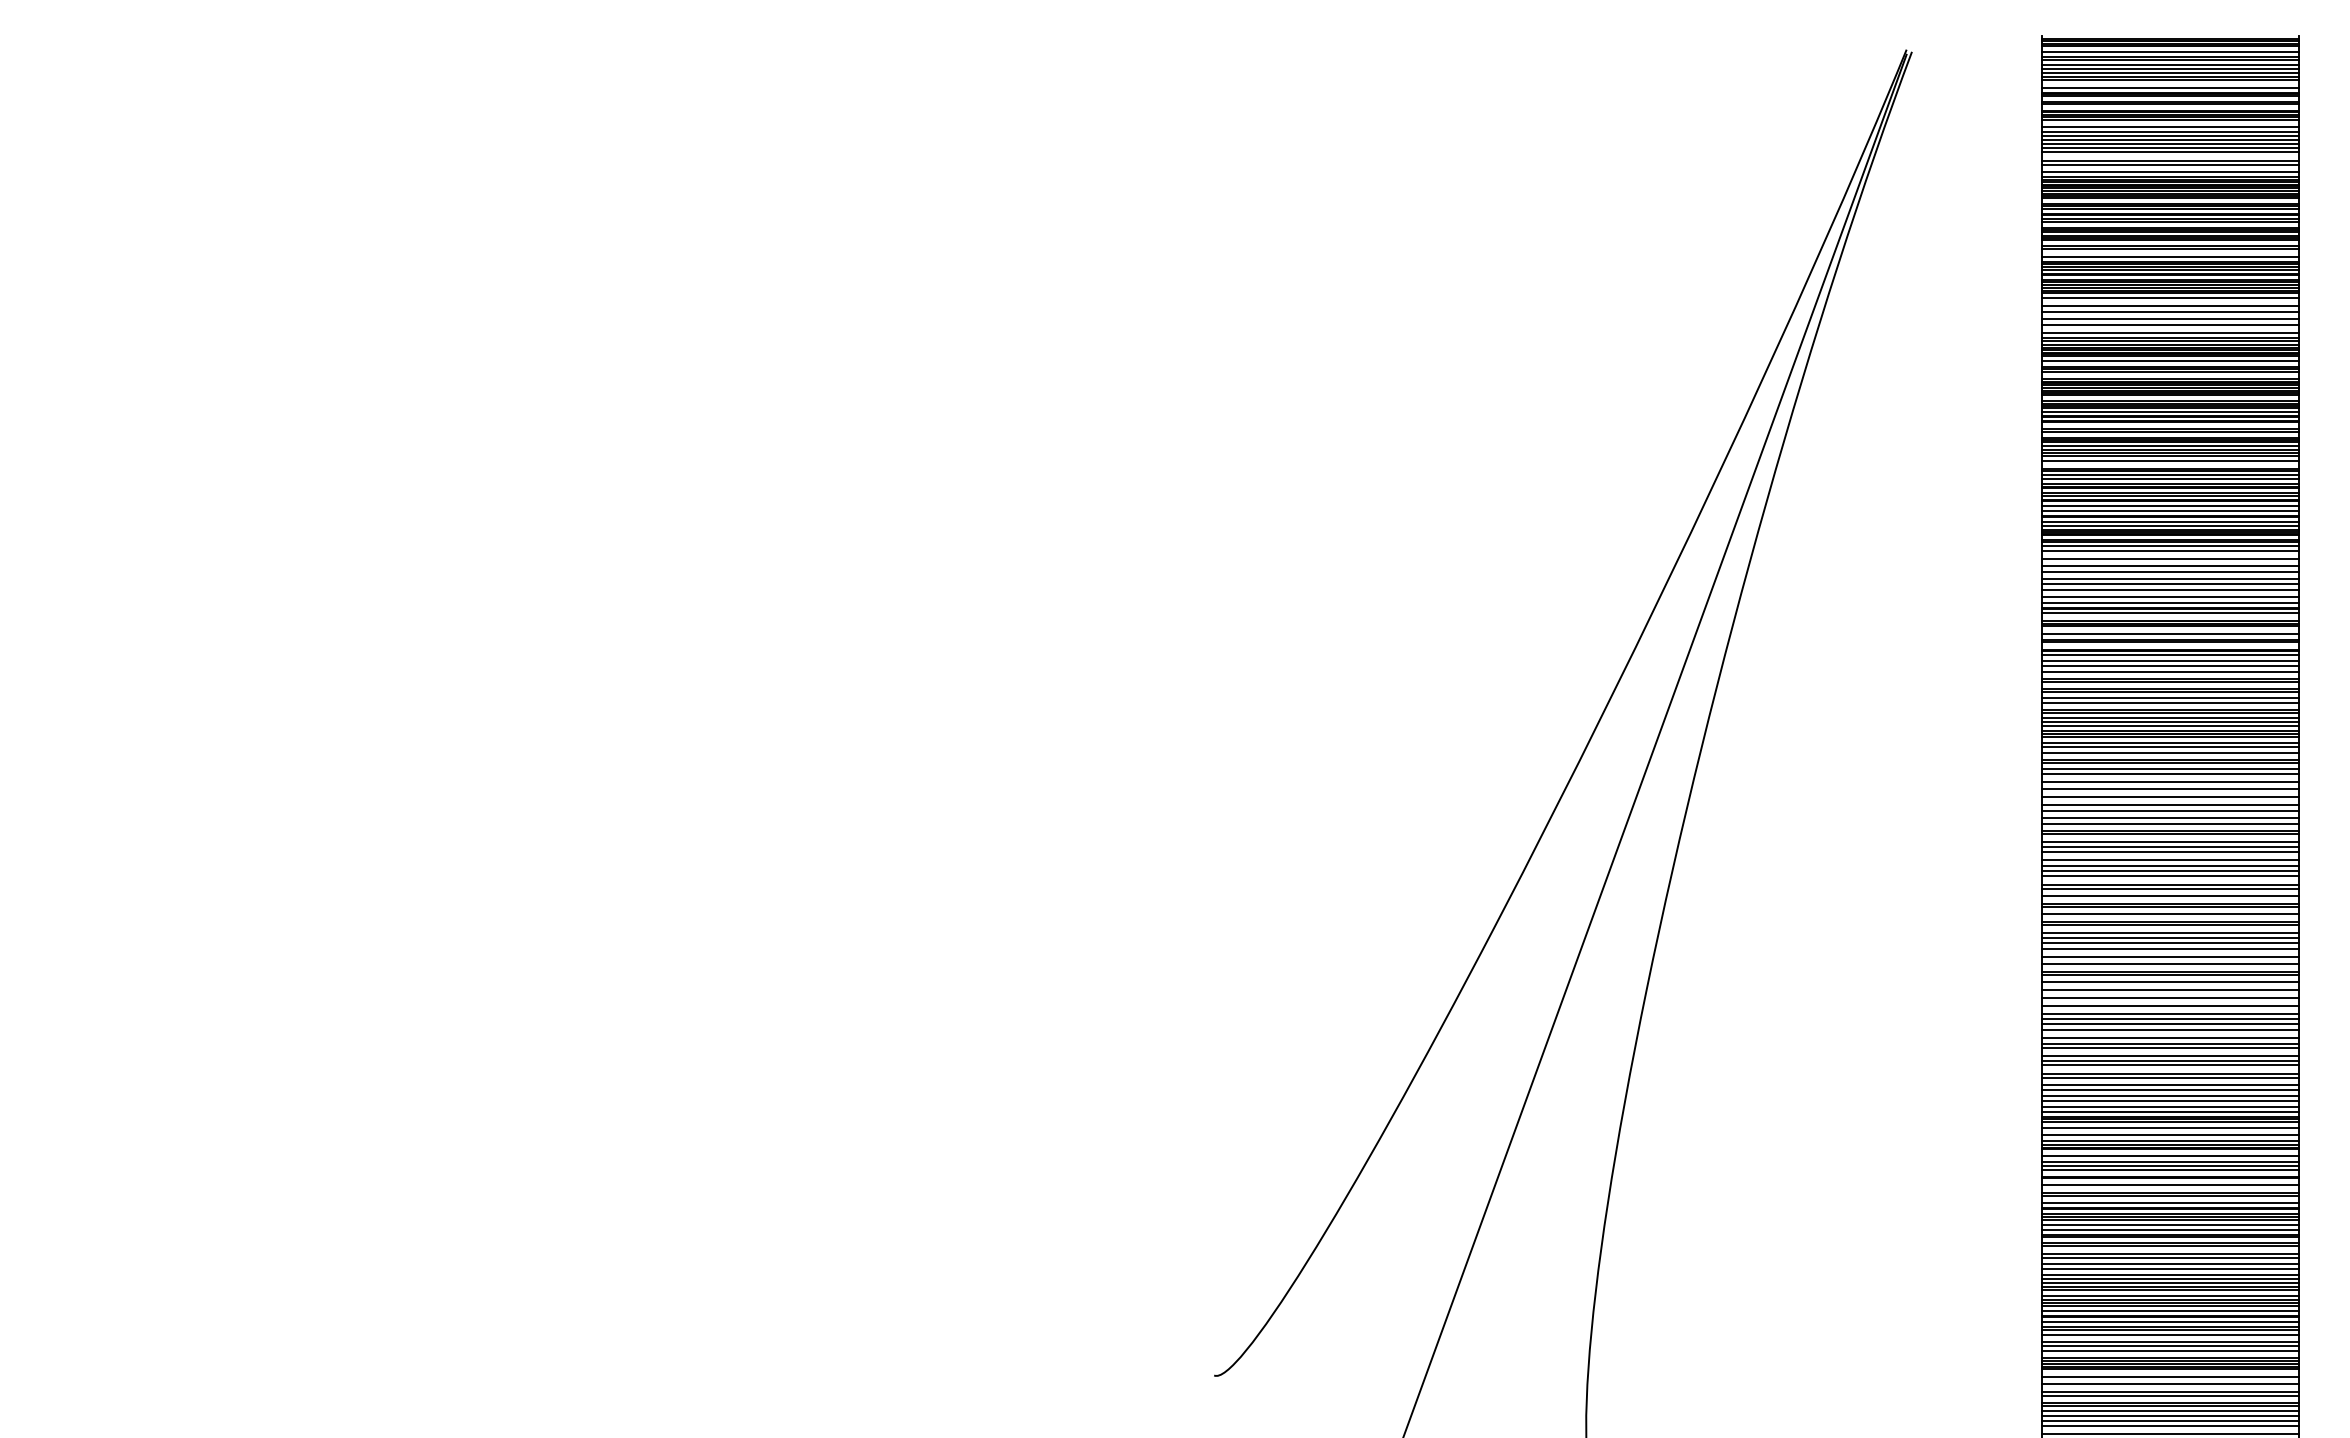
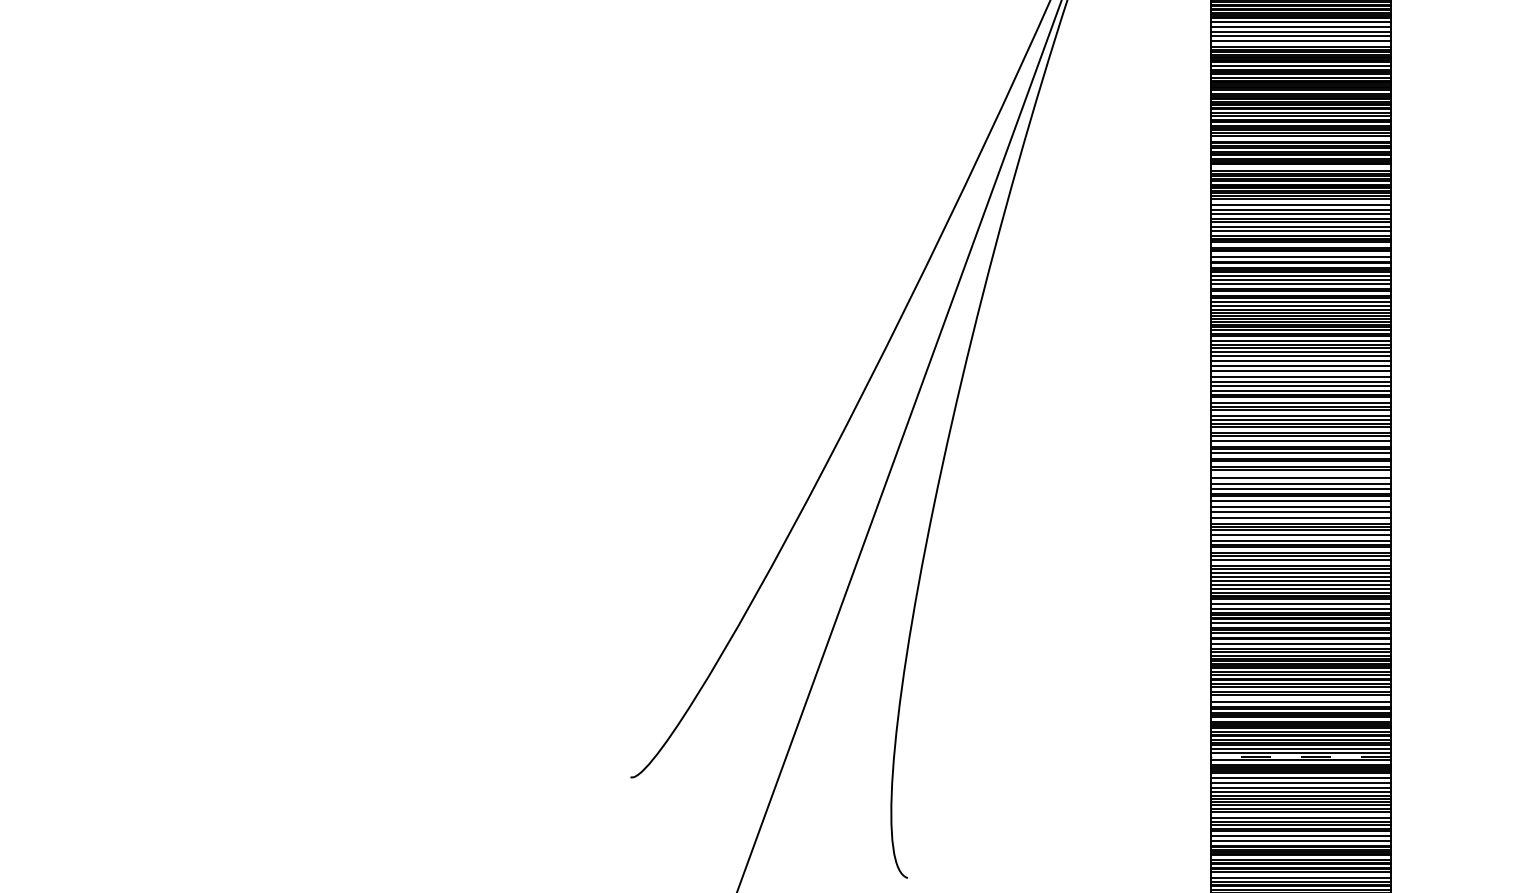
line: (2169, 506) -> (1300, 167), removed
line: (2169, 942) -> (1300, 473), removed
line: (2169, 1264) -> (1300, 699), removed
line: (2169, 1346) -> (1300, 756), solid -> dashed

